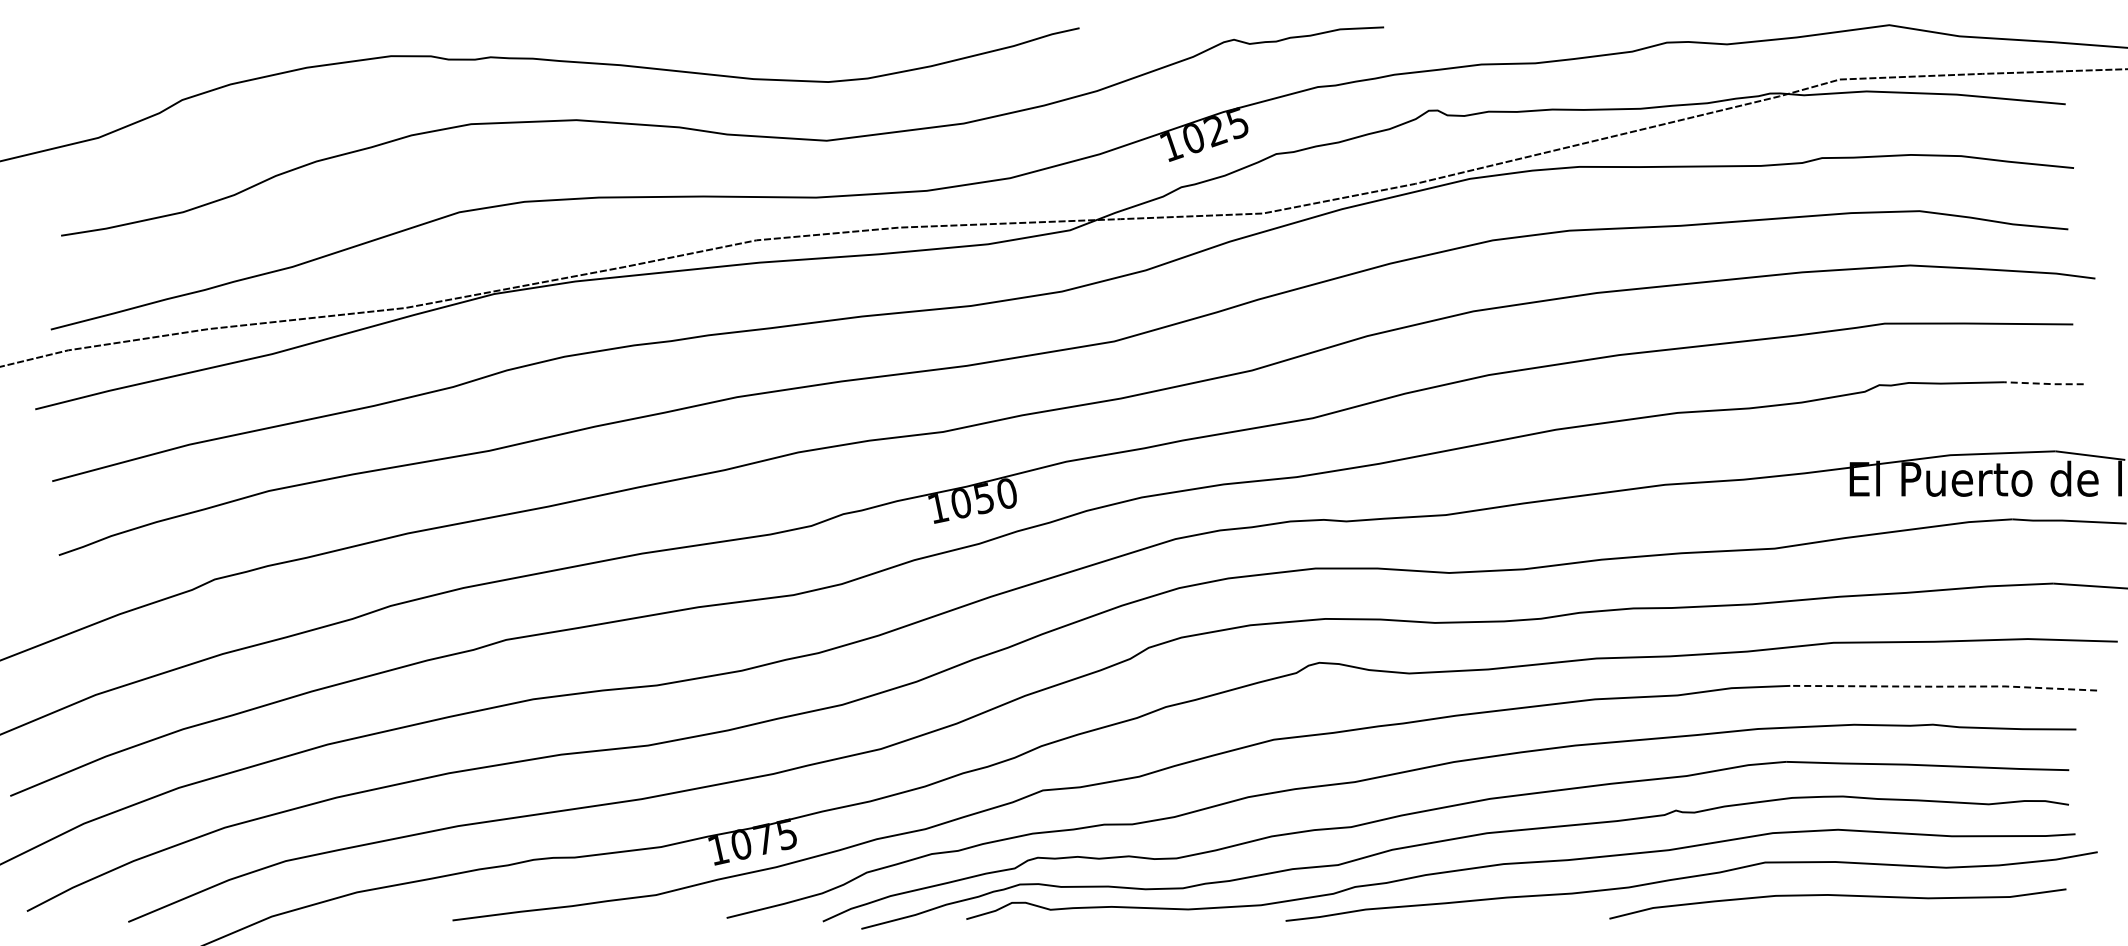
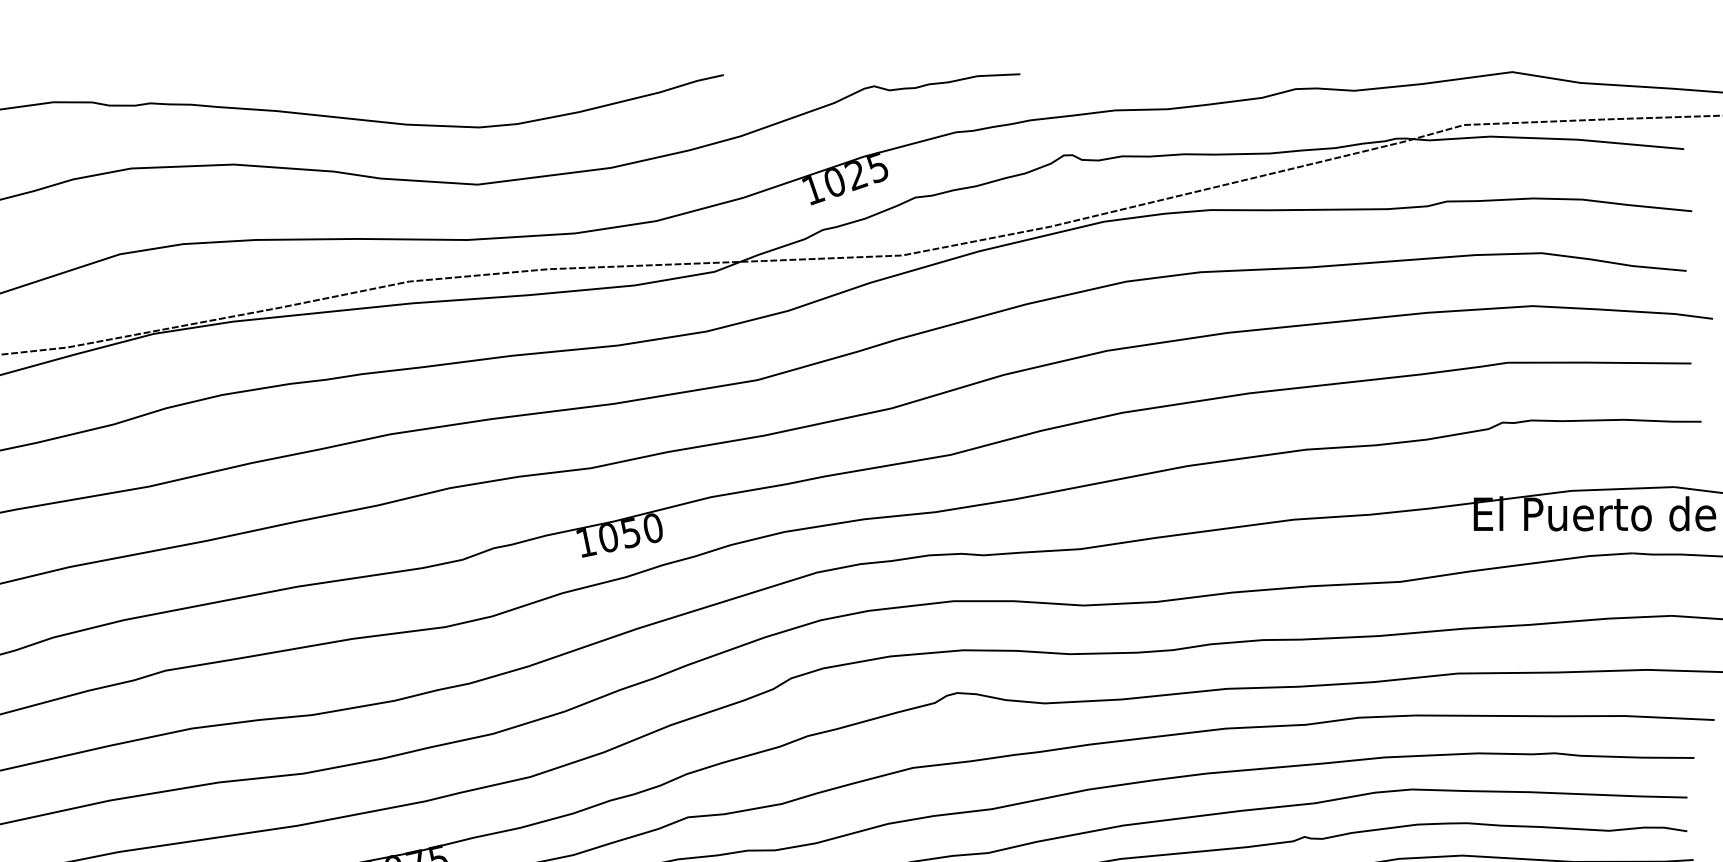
line: (2044, 383) -> (1663, 421), dashed -> solid
line: (1943, 686) -> (1565, 716), dashed -> solid

